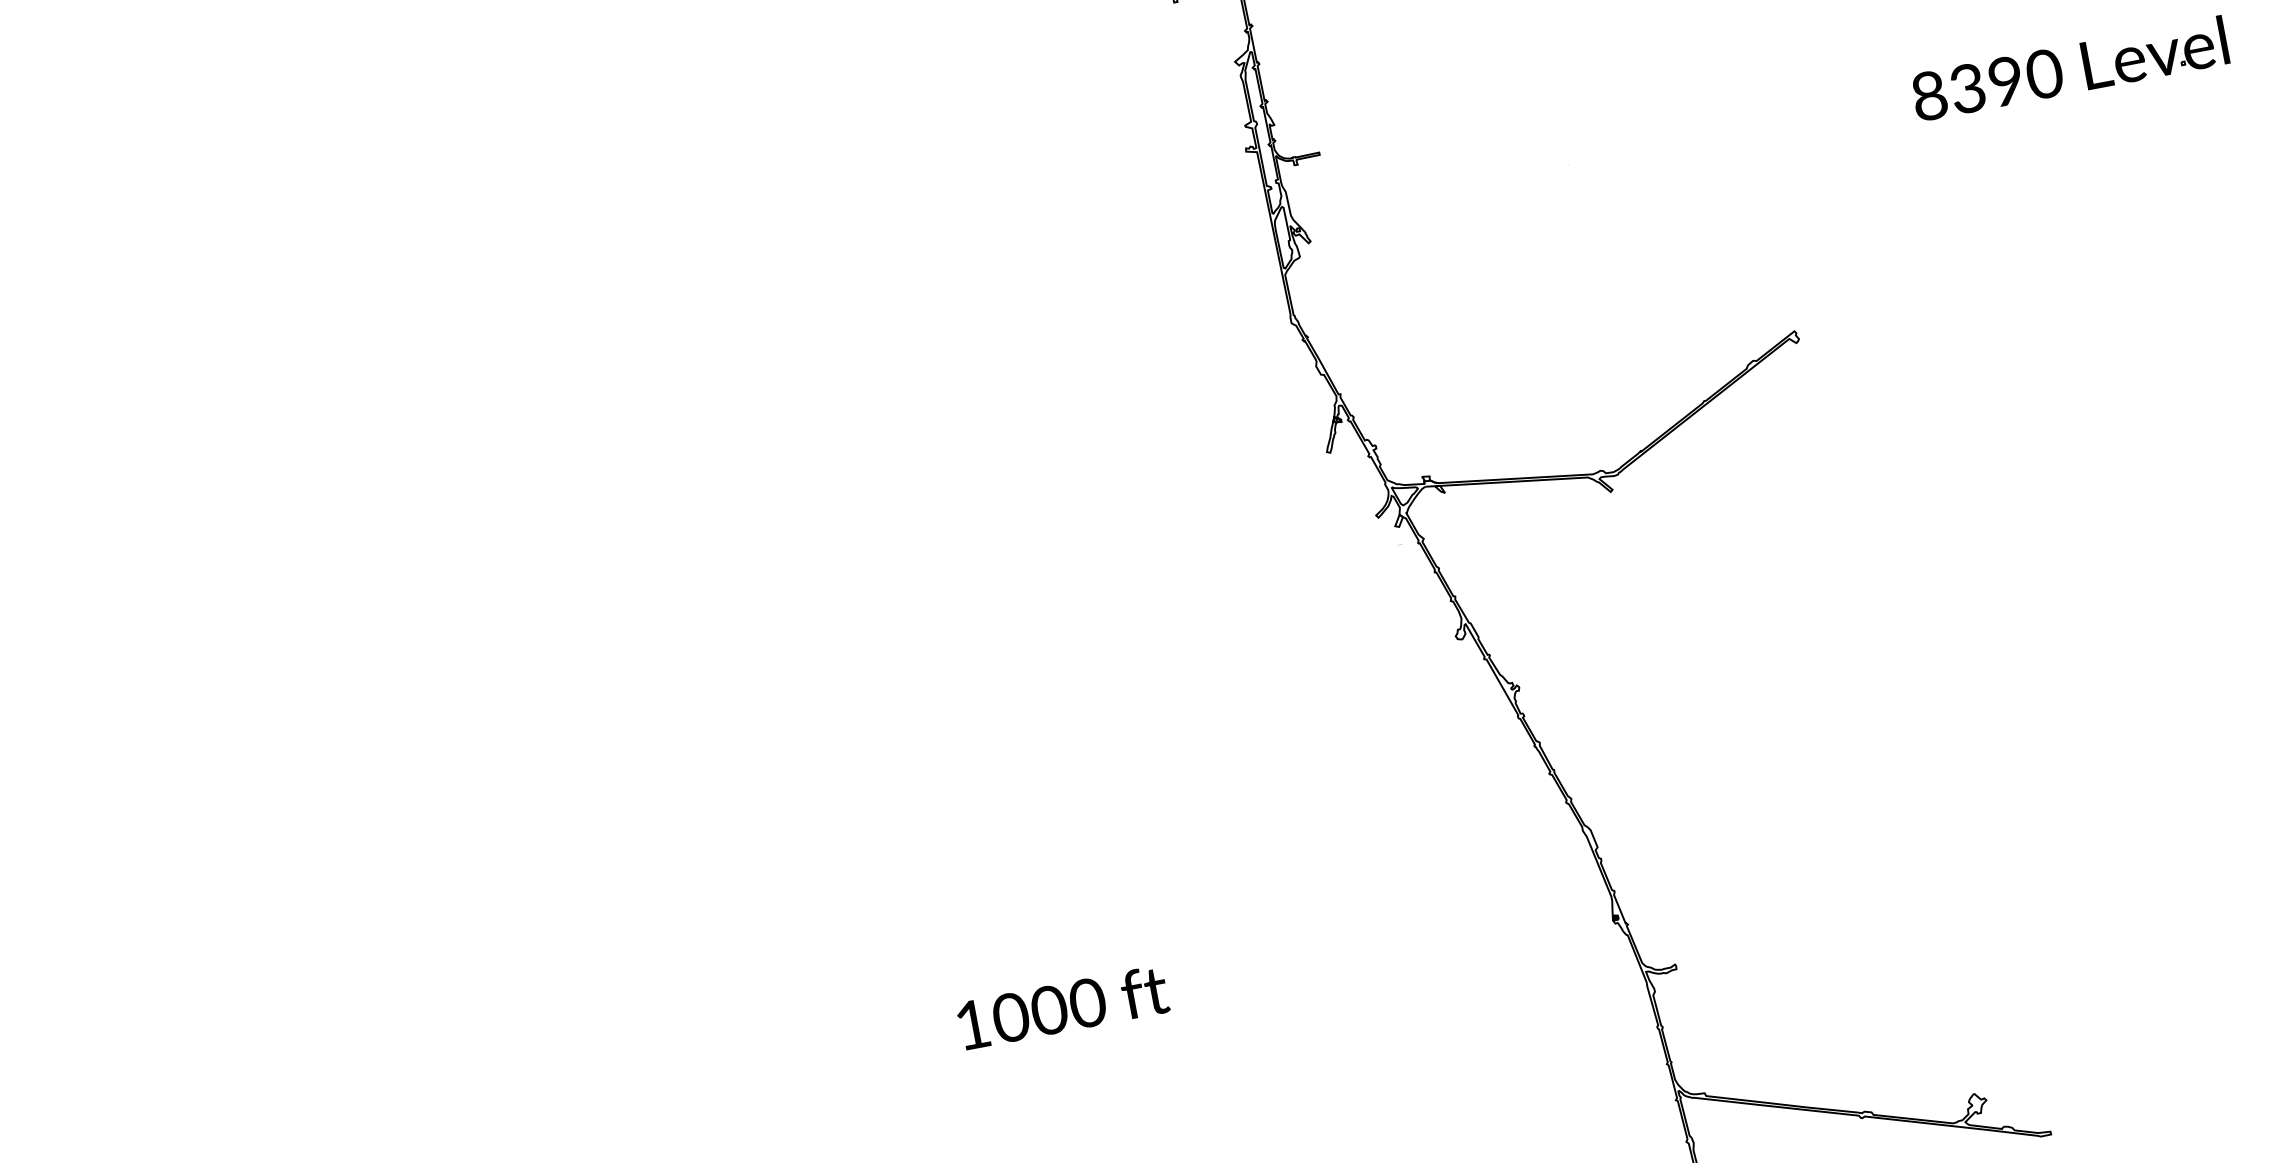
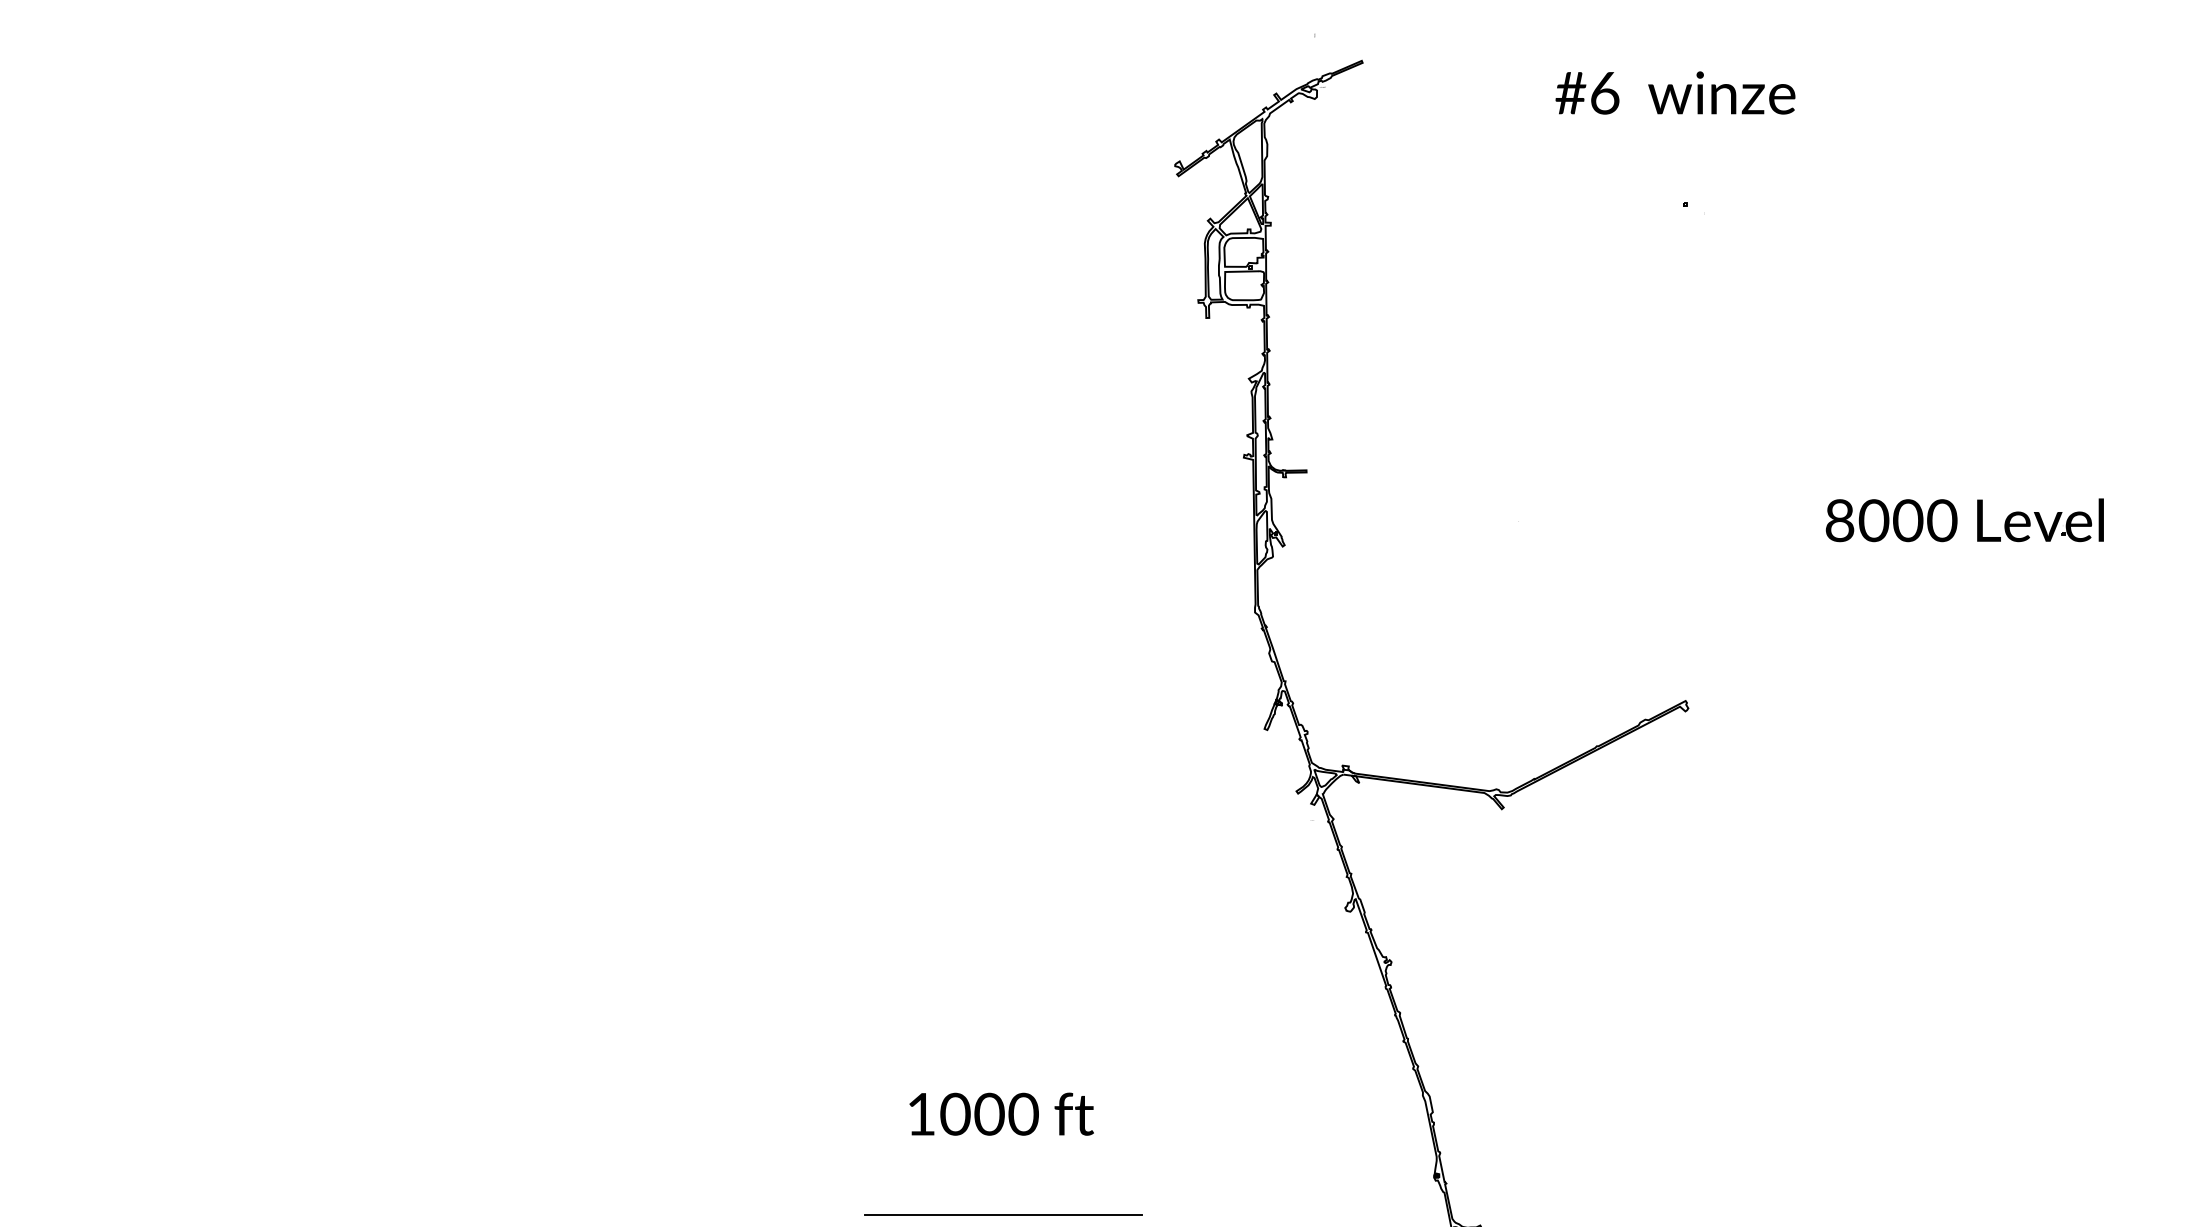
text: (1986, 84) -> (1890, 520), 8390 -> 8000
text: (1062, 1006) -> (1001, 1113), moved
line: (1136, 1053) -> (1003, 1214), added

